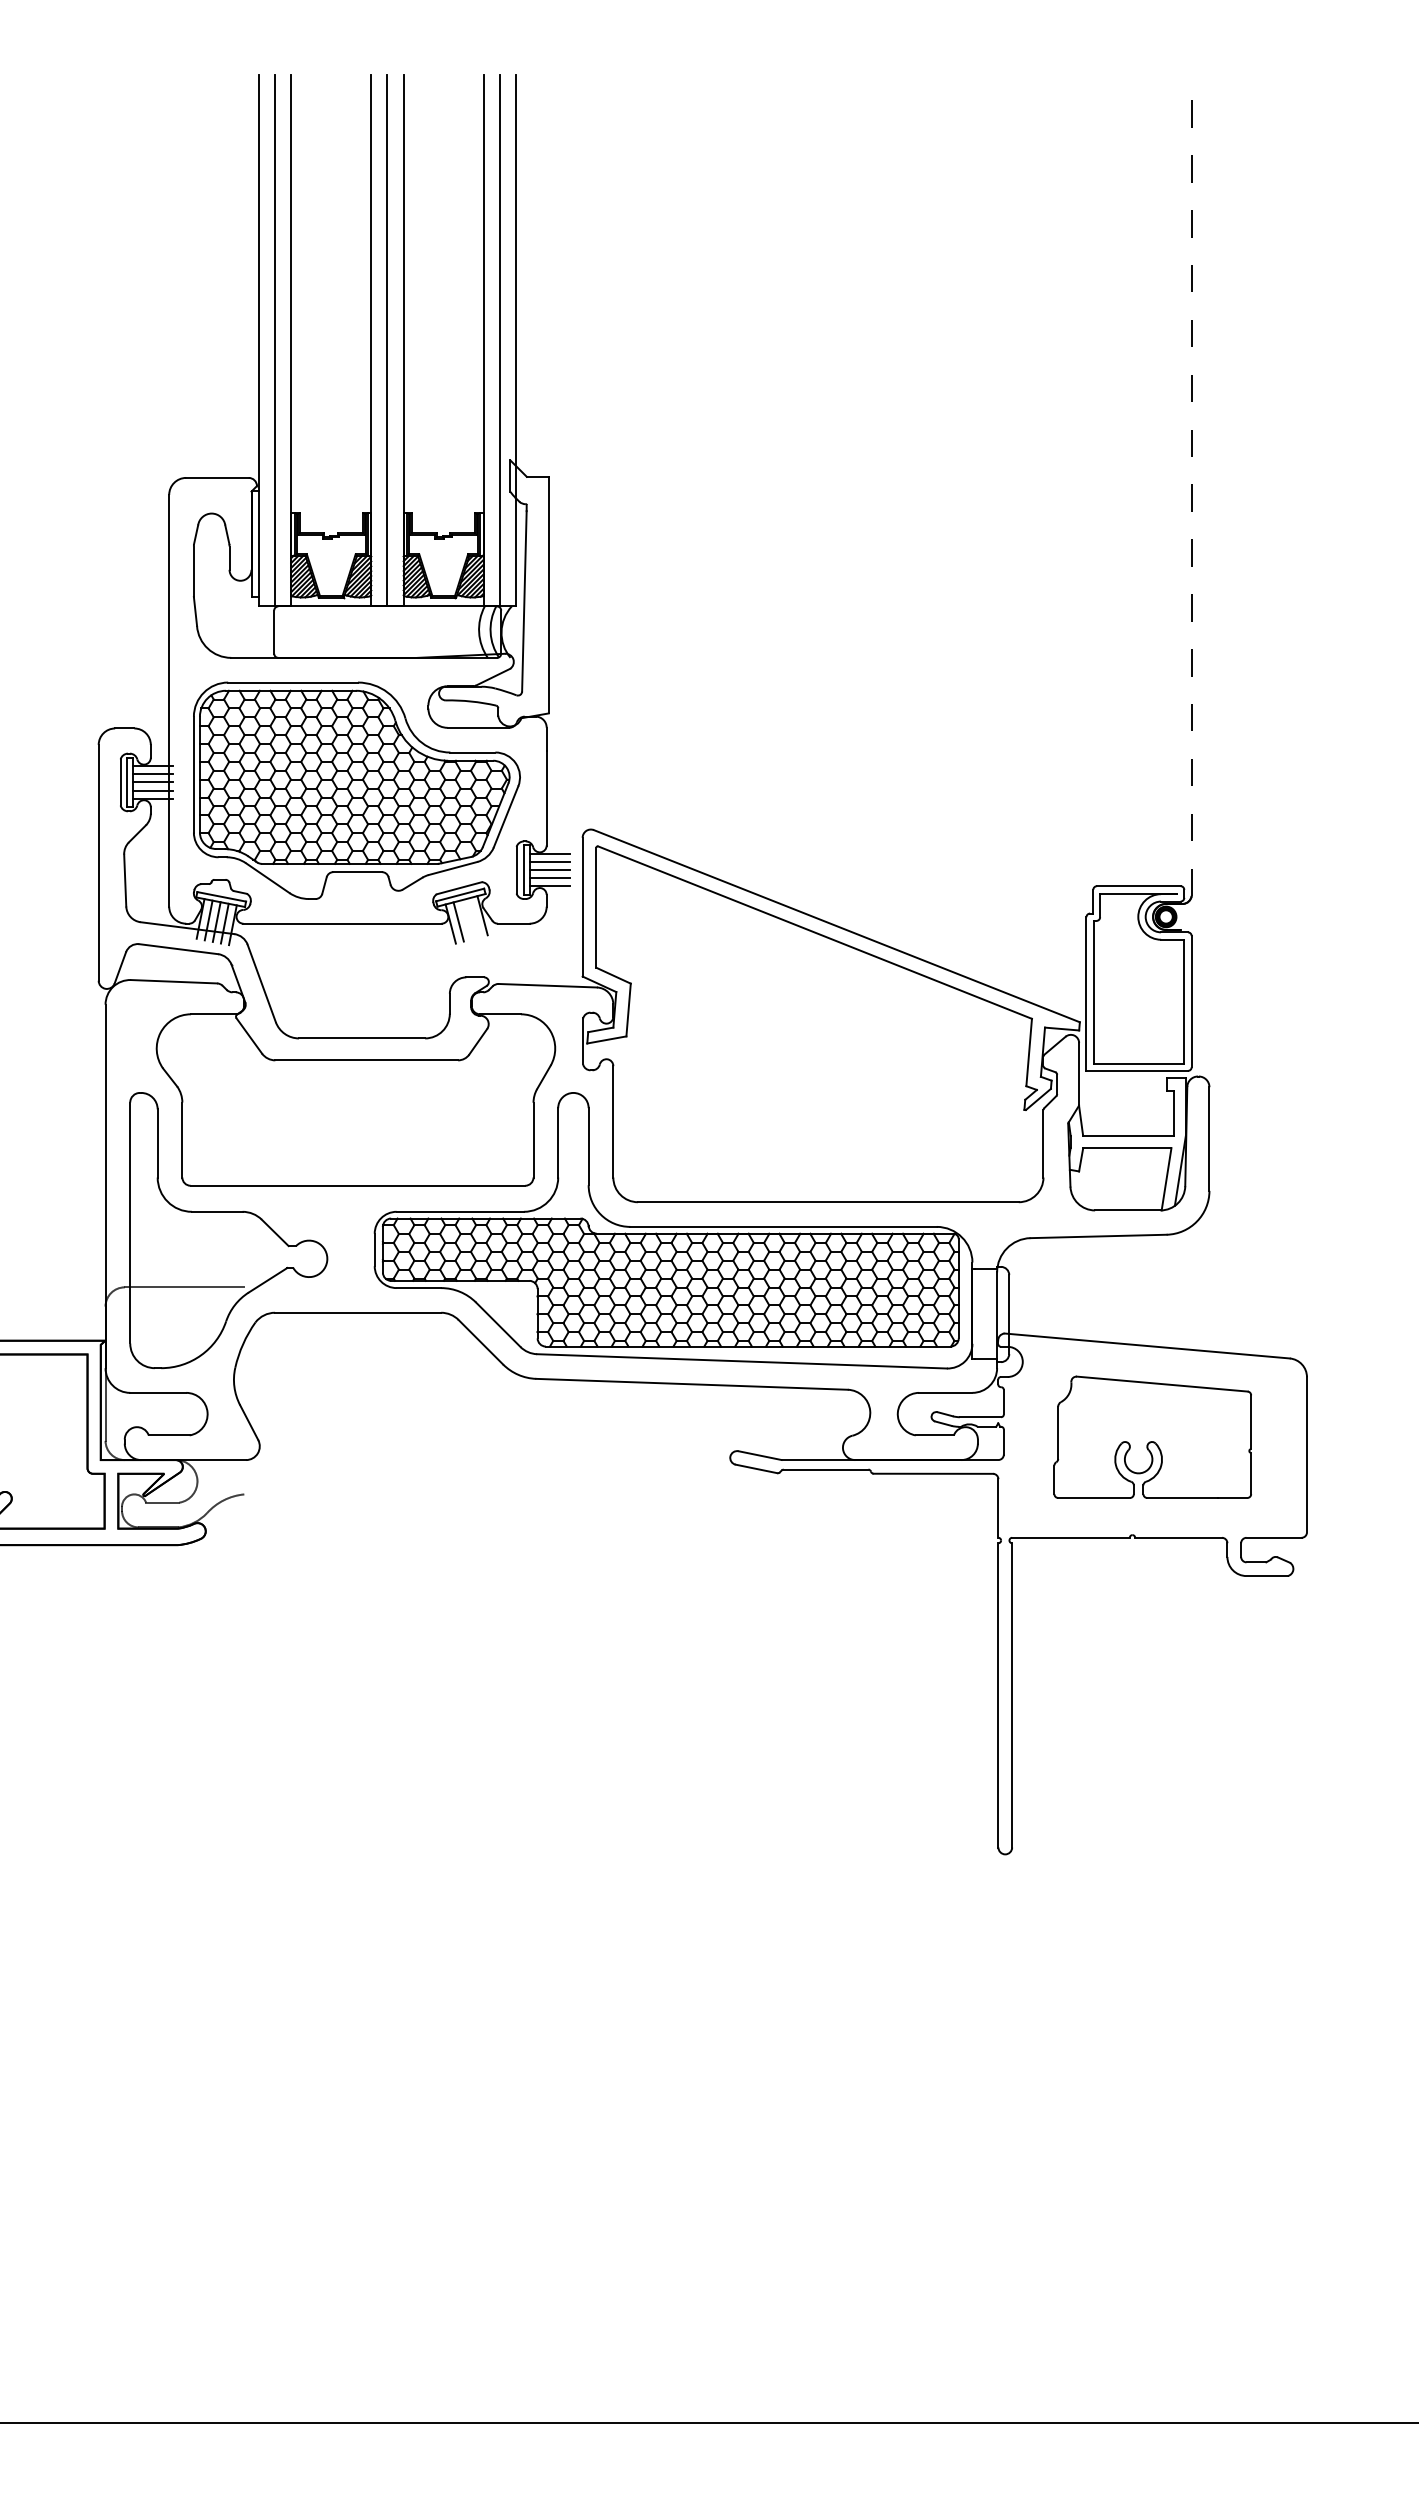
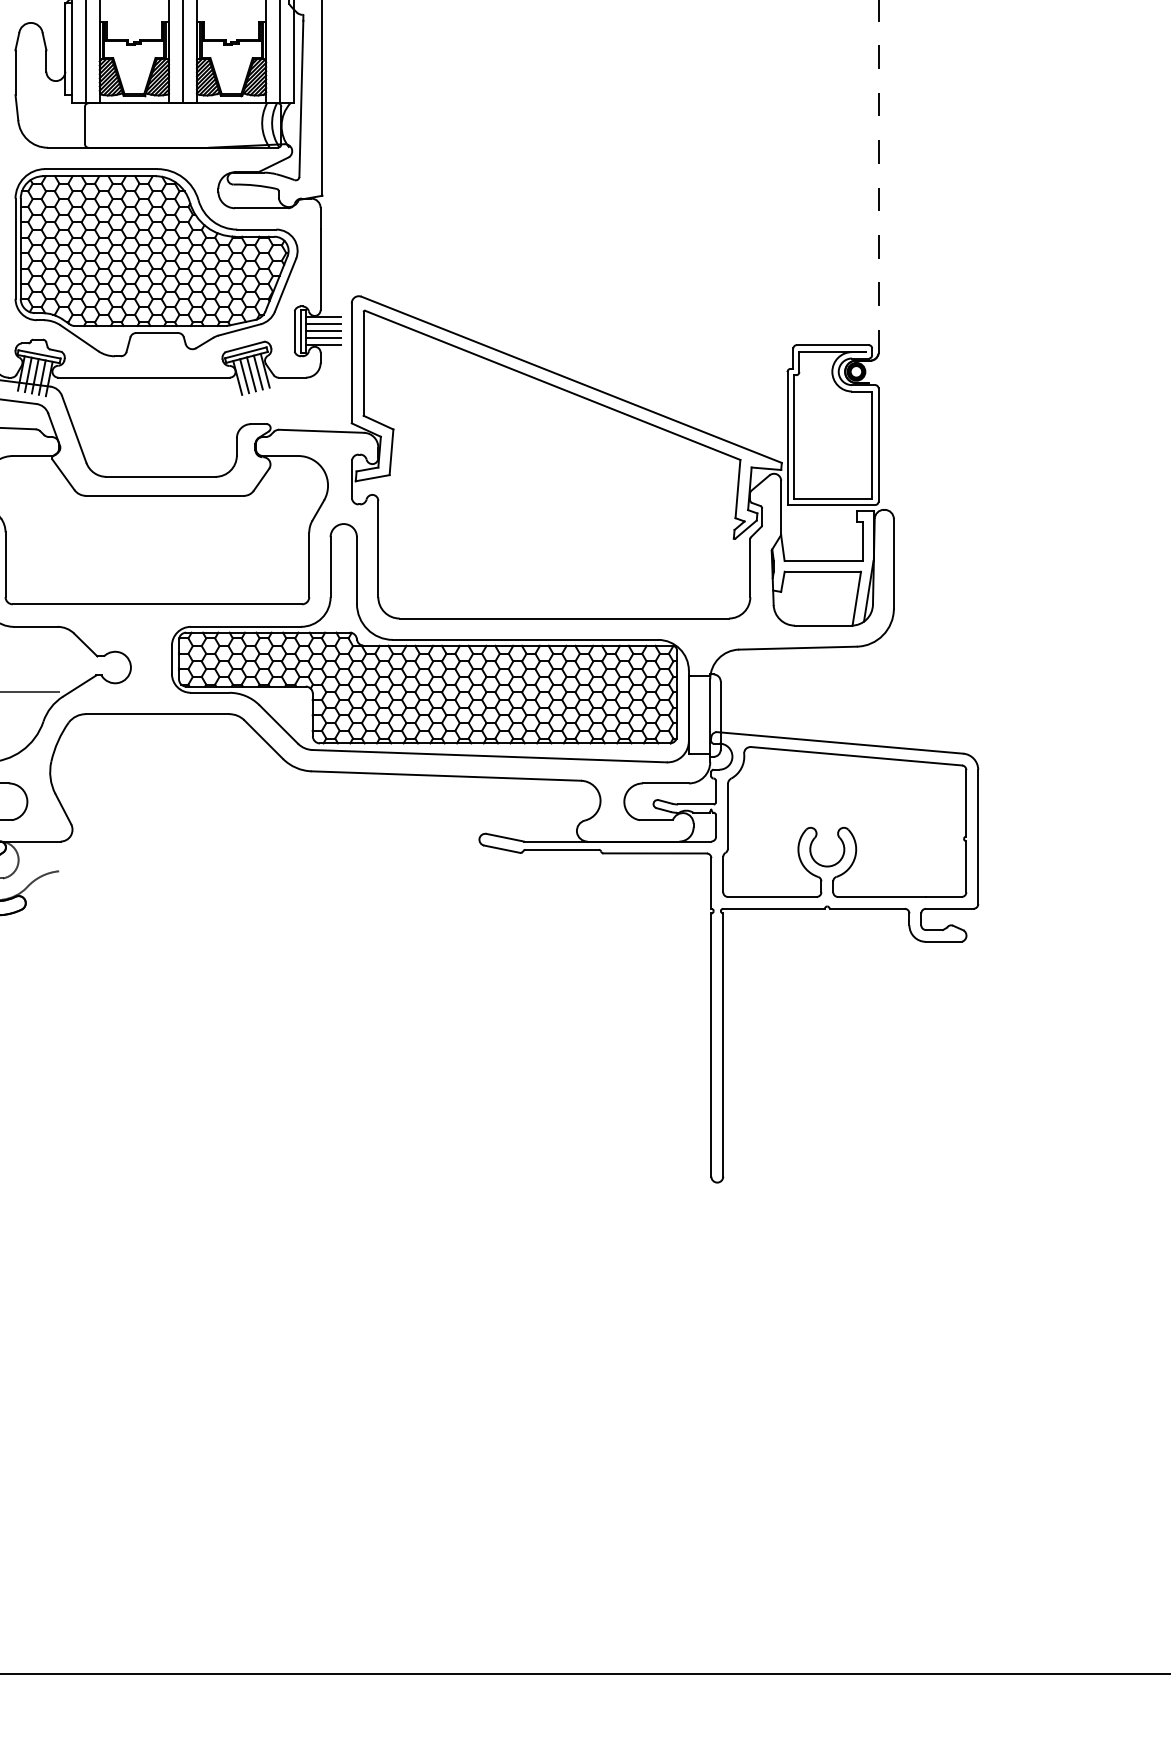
line: (474, 917) -> (258, 372), added
line: (466, 919) -> (251, 374), added
part: (1152, 1436) -> (844, 821), size x1.43

